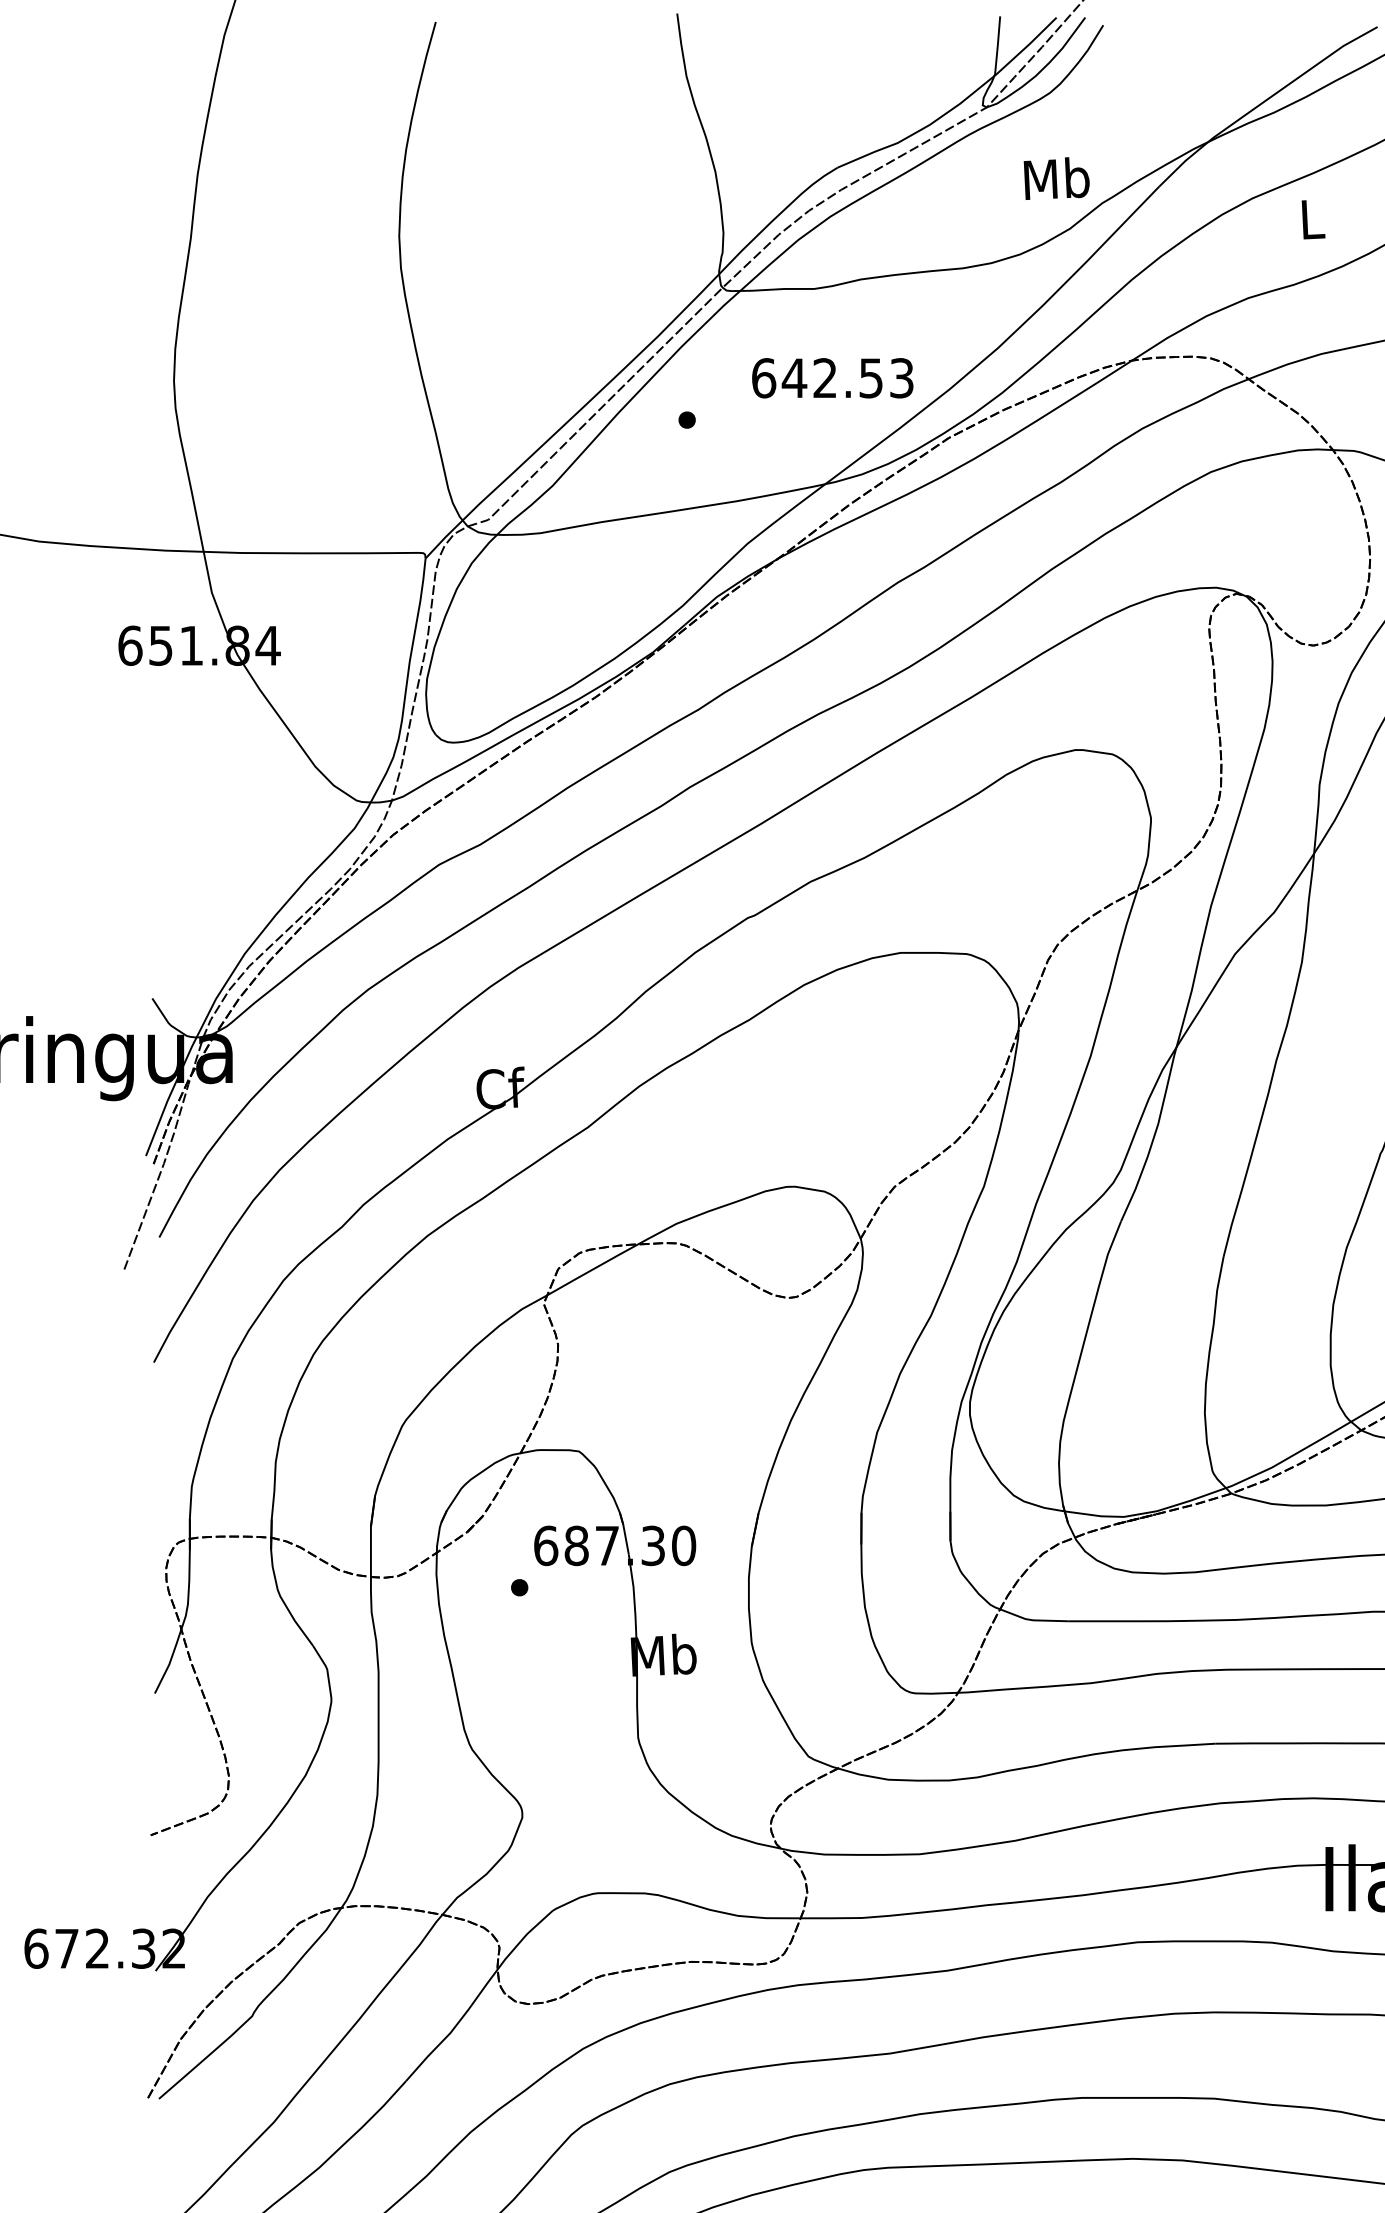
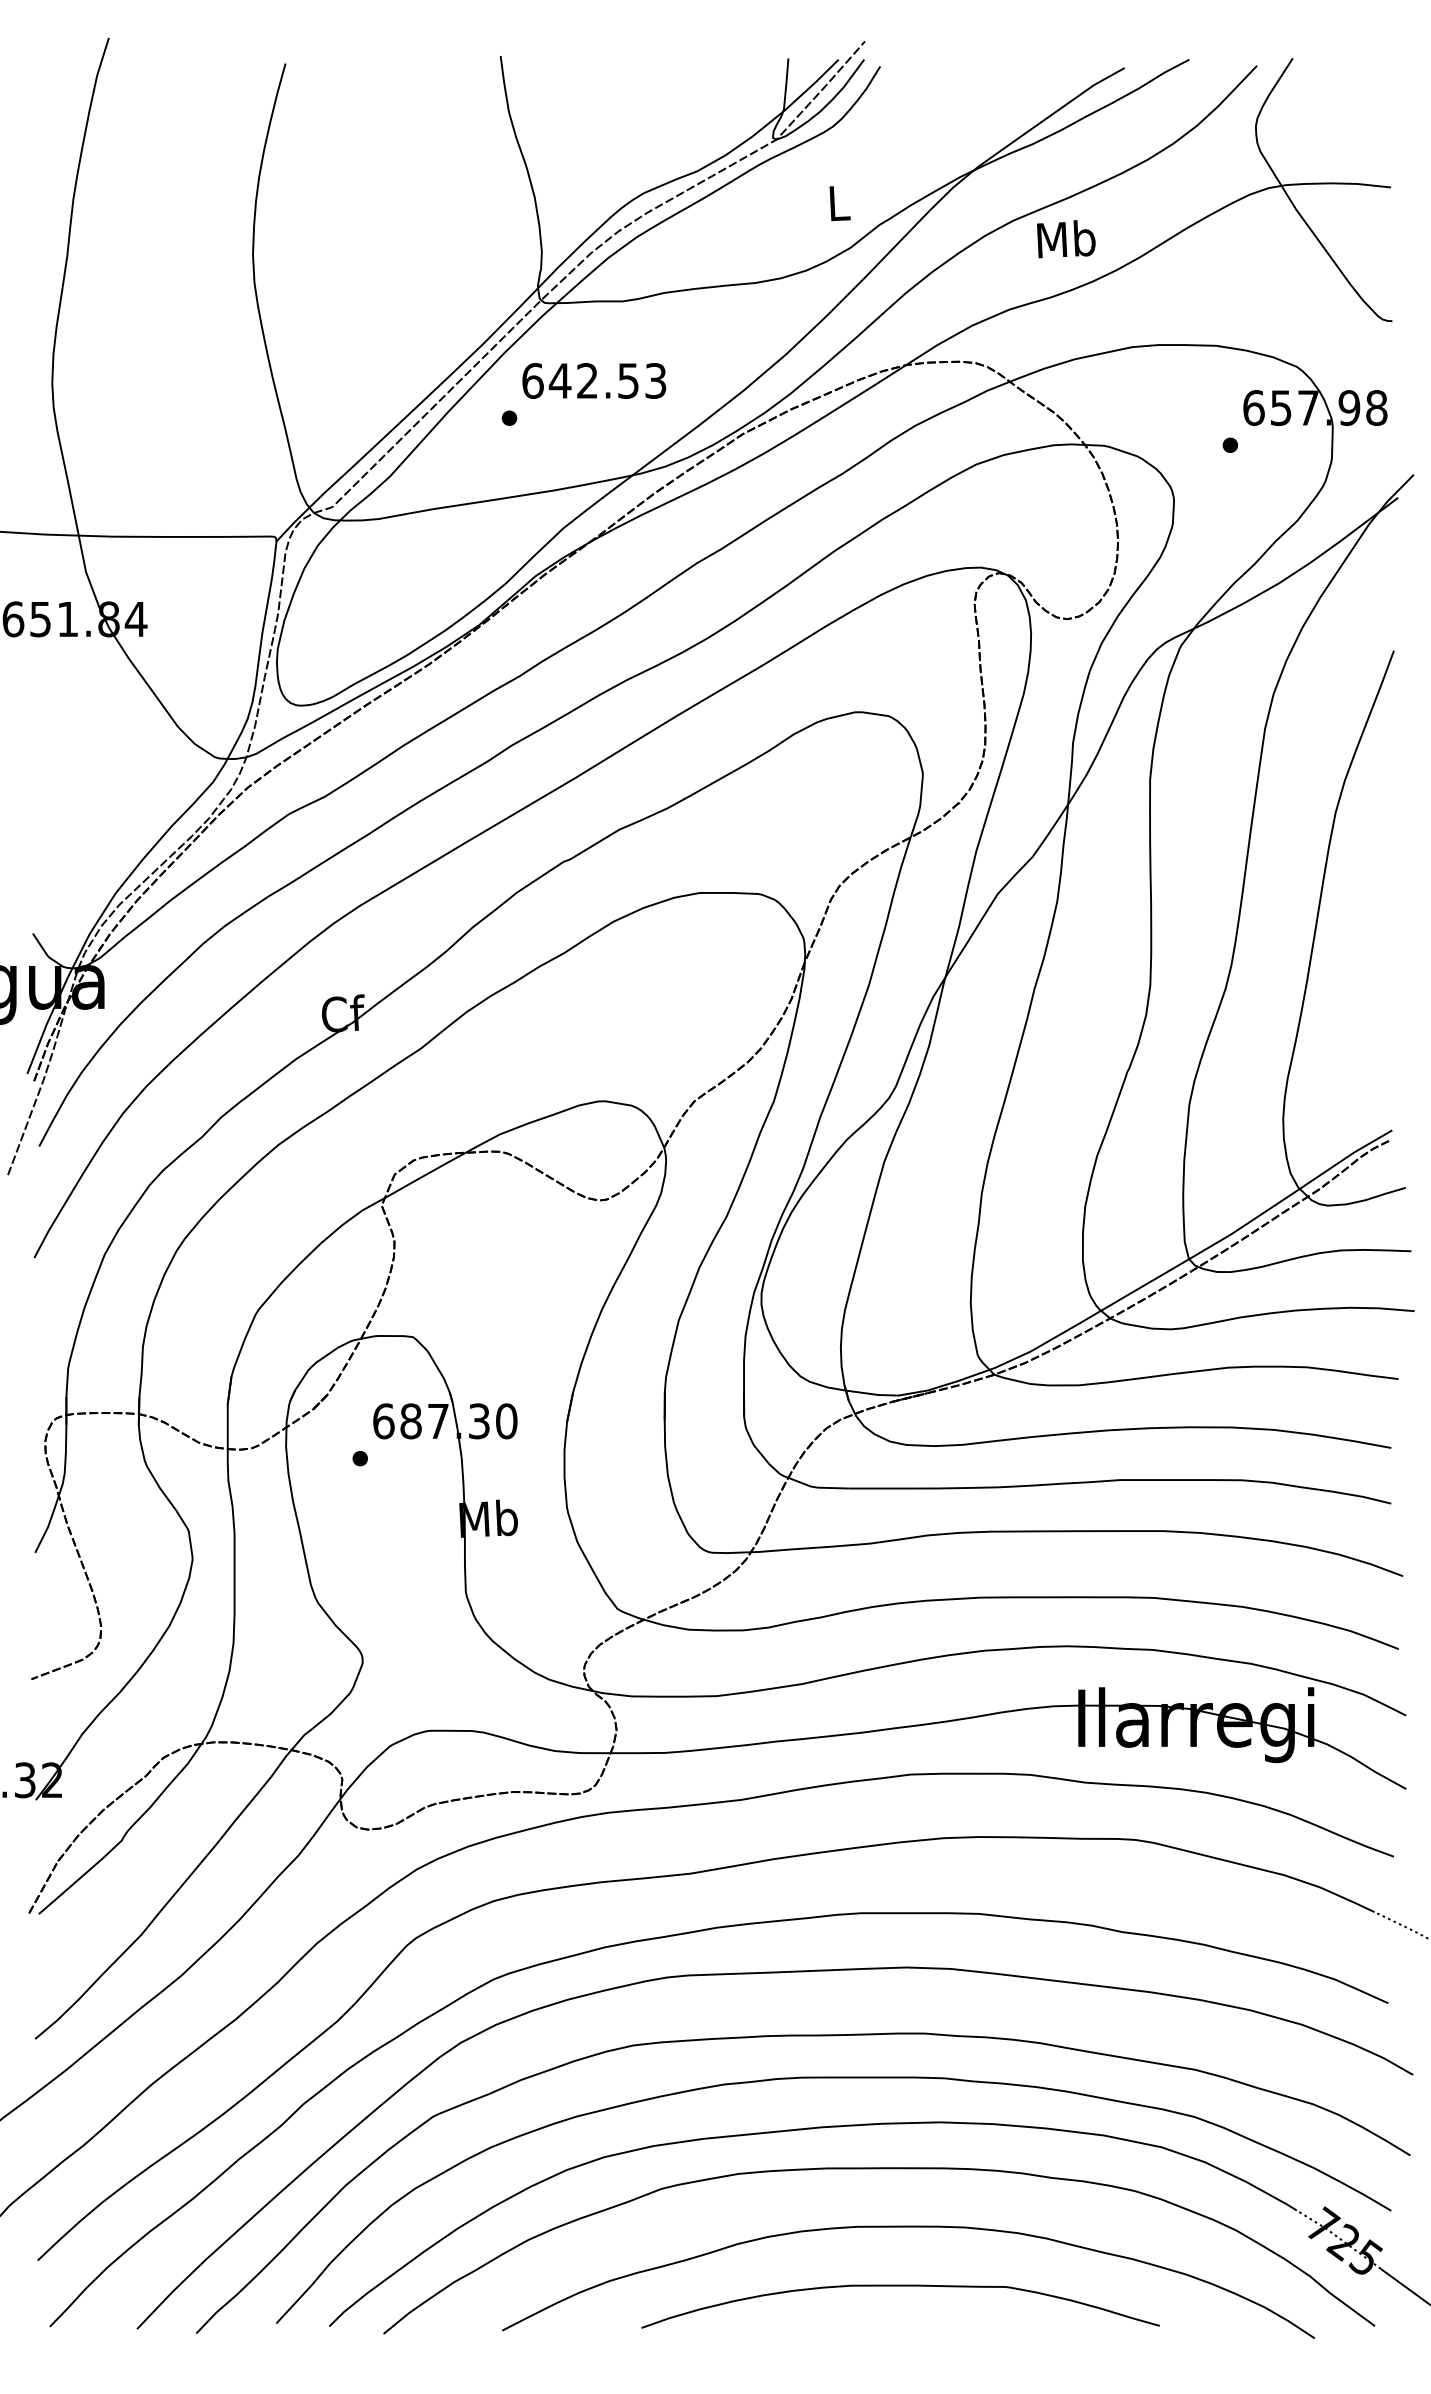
text: (1056, 179) -> (838, 203), Mb -> L
text: (1312, 219) -> (1066, 239), L -> Mb
text: (833, 377) -> (594, 380), moved

